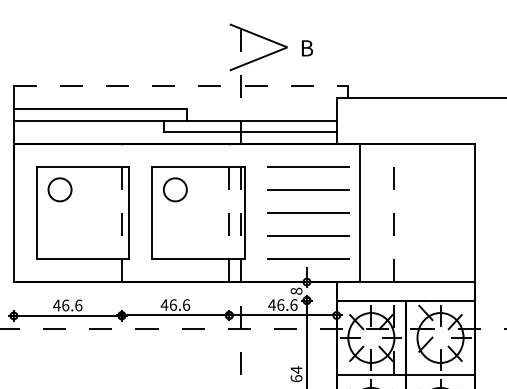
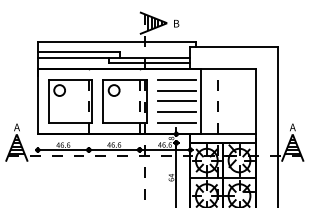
hatch: (264, 45) -> (156, 22), added
line: (182, 86) -> (117, 41), dashed -> solid

